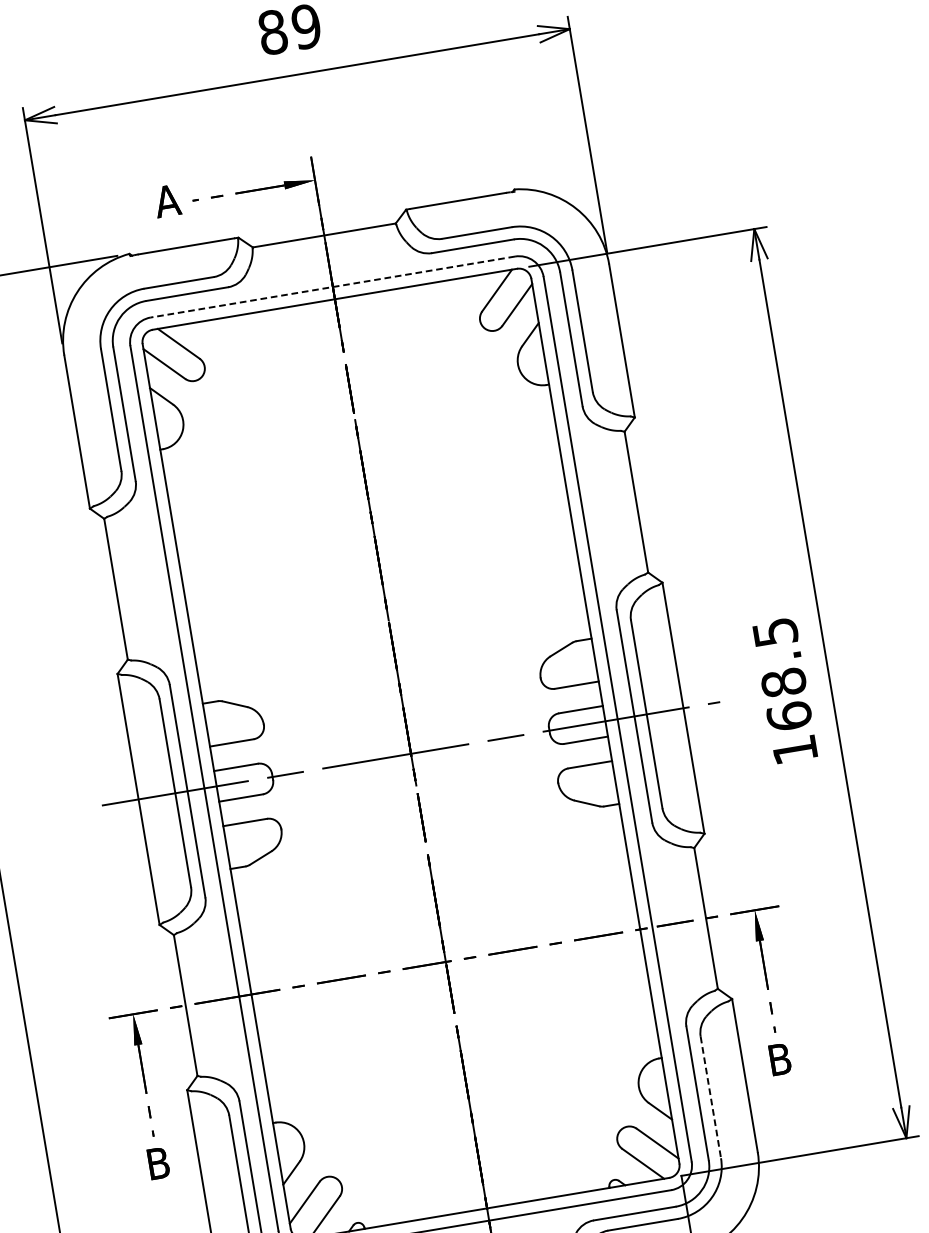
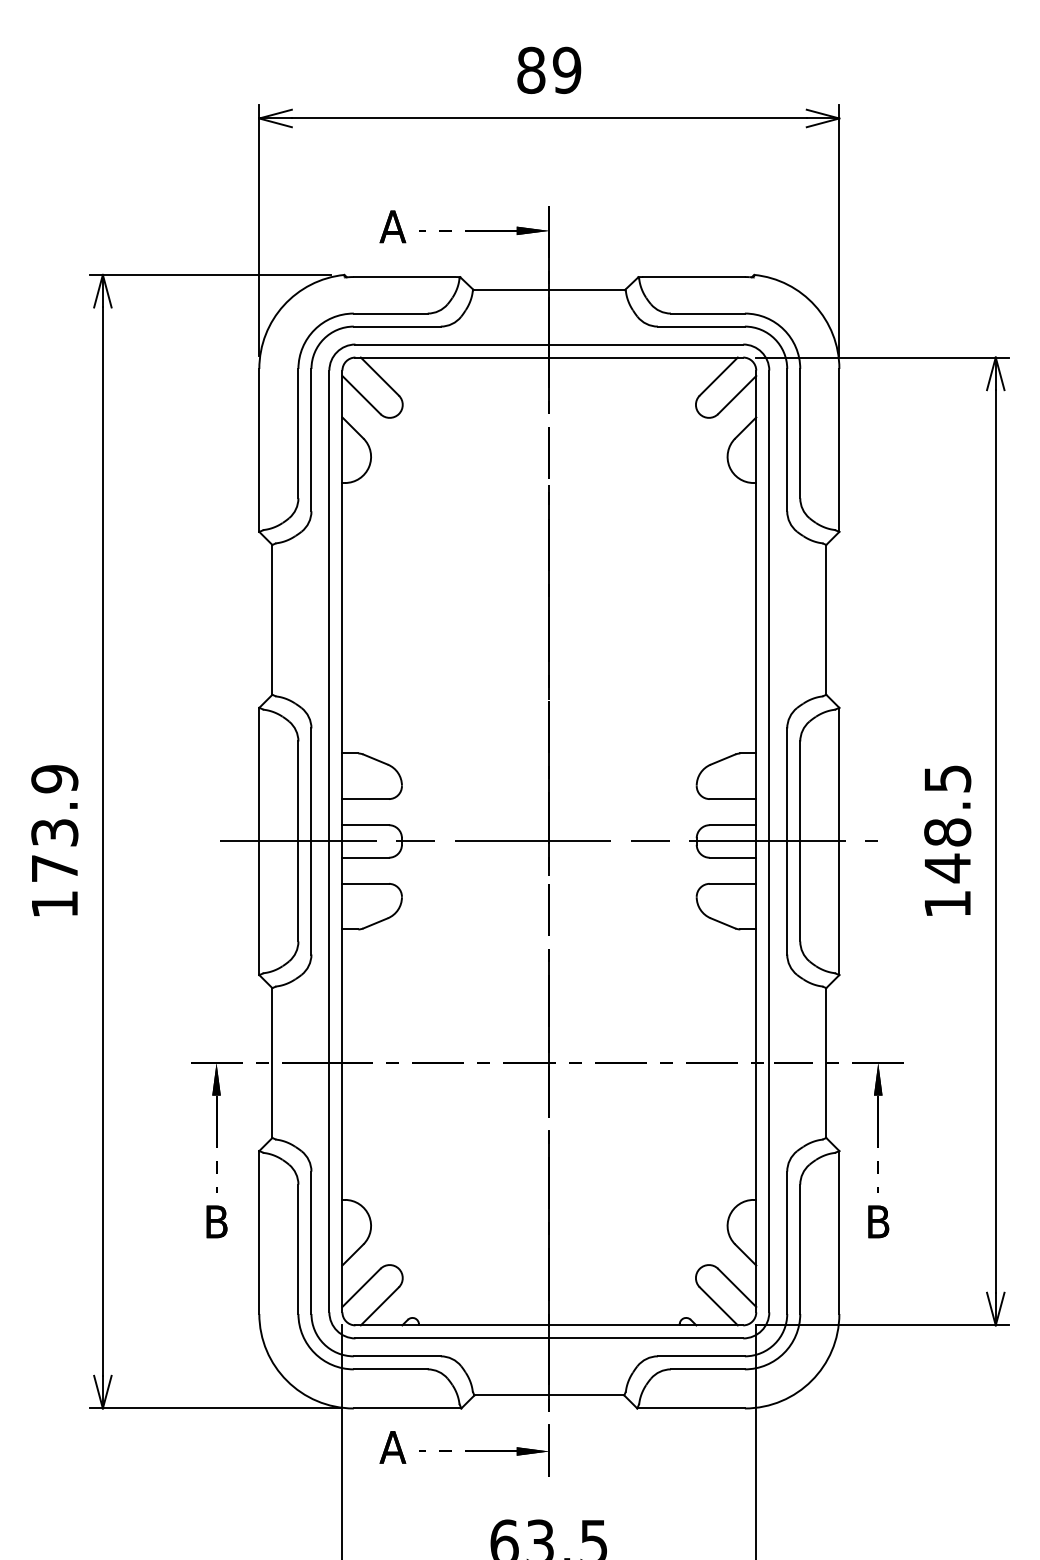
line: (333, 286) -> (549, 344), dashed -> solid
text: (789, 716) -> (947, 868), 168.5 -> 148.5
line: (711, 1097) -> (800, 1249), dashed -> solid

